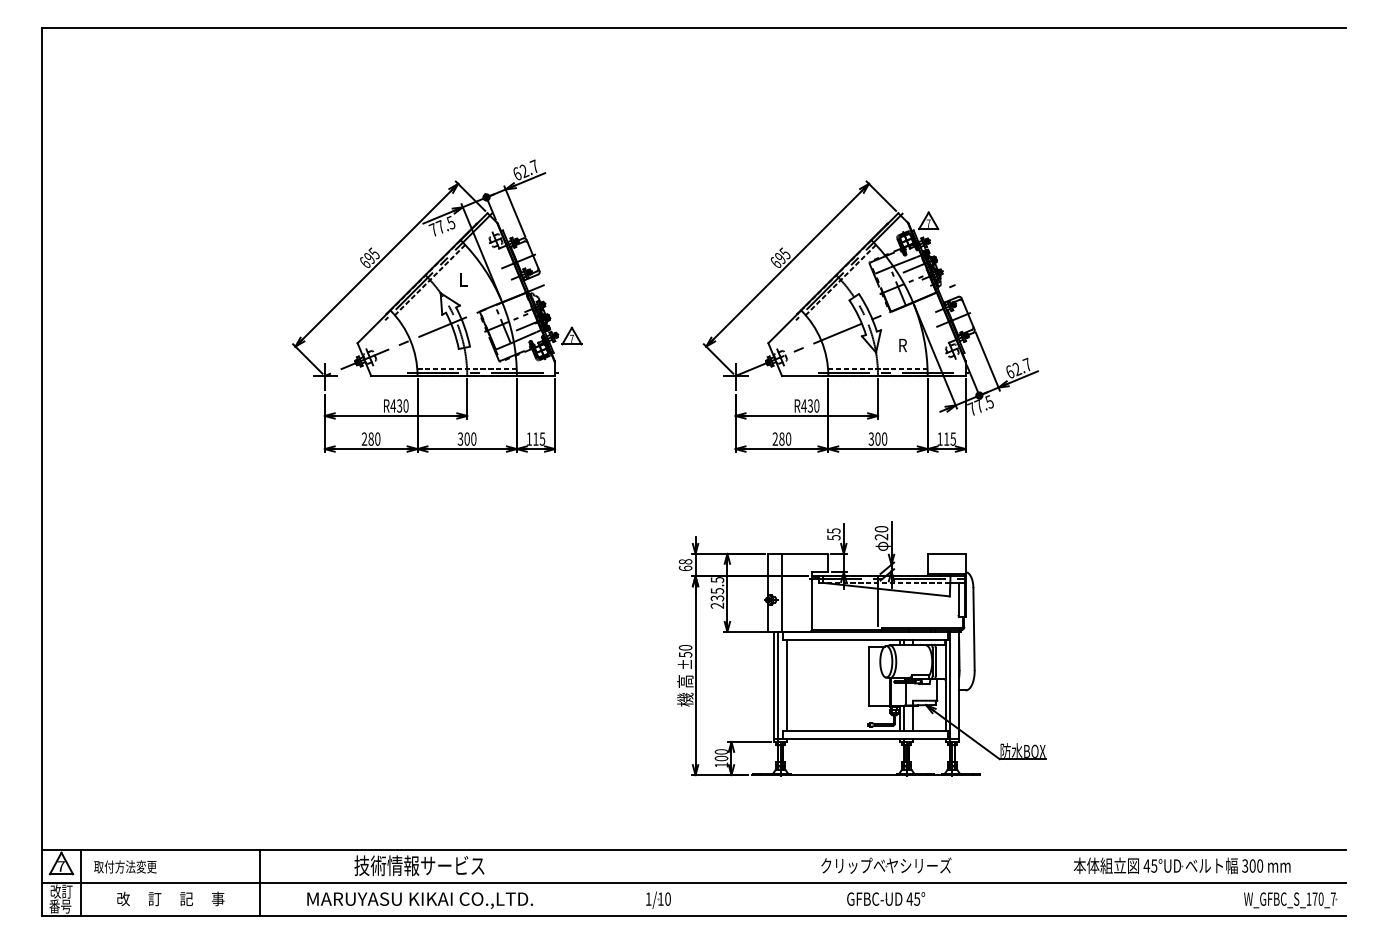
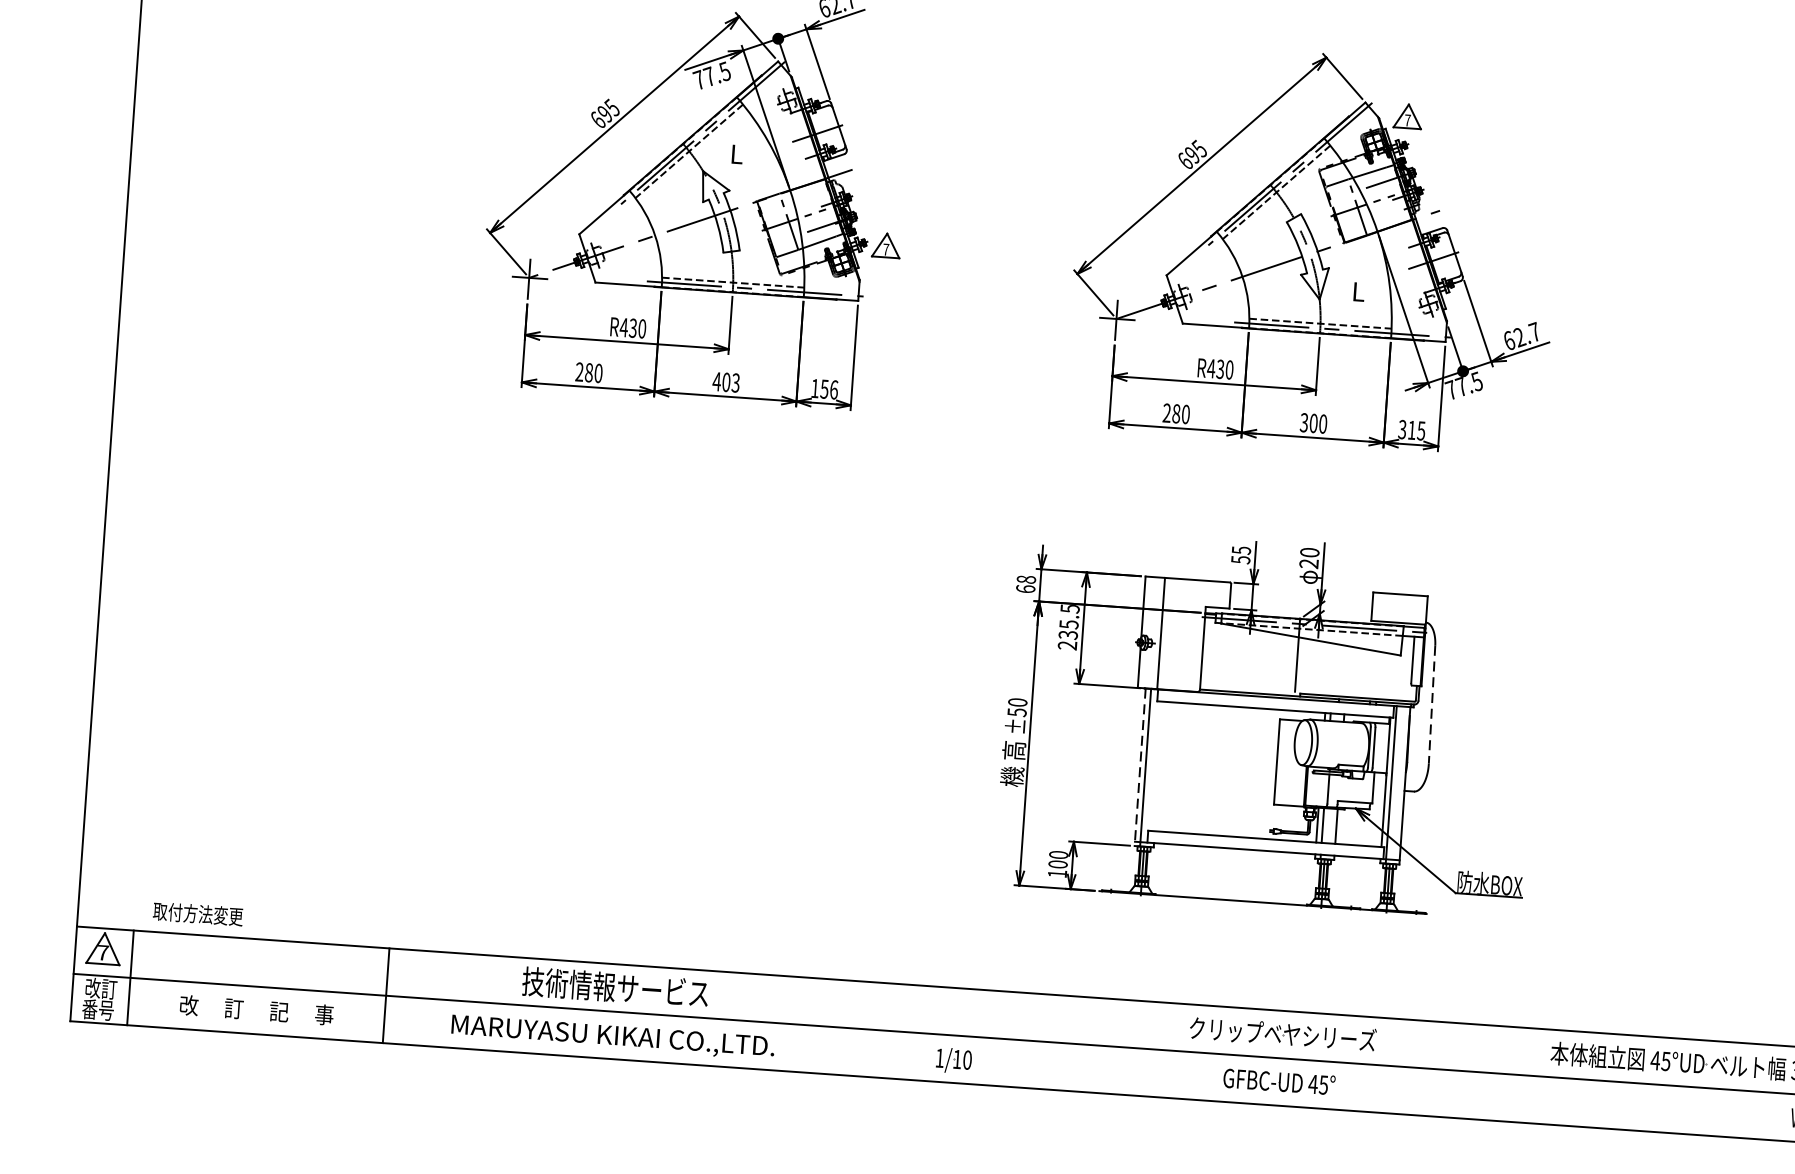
text: (902, 345) -> (1358, 292), R -> L
text: (466, 438) -> (725, 381), 300 -> 403
text: (539, 438) -> (829, 388), 115 -> 156
text: (939, 438) -> (1401, 428), 115 -> 315
line: (974, 629) -> (1432, 705), solid -> dashed
line: (787, 685) -> (1159, 766), removed
line: (773, 687) -> (1139, 768), solid -> dashed
text: (125, 866) -> (198, 913), moved

